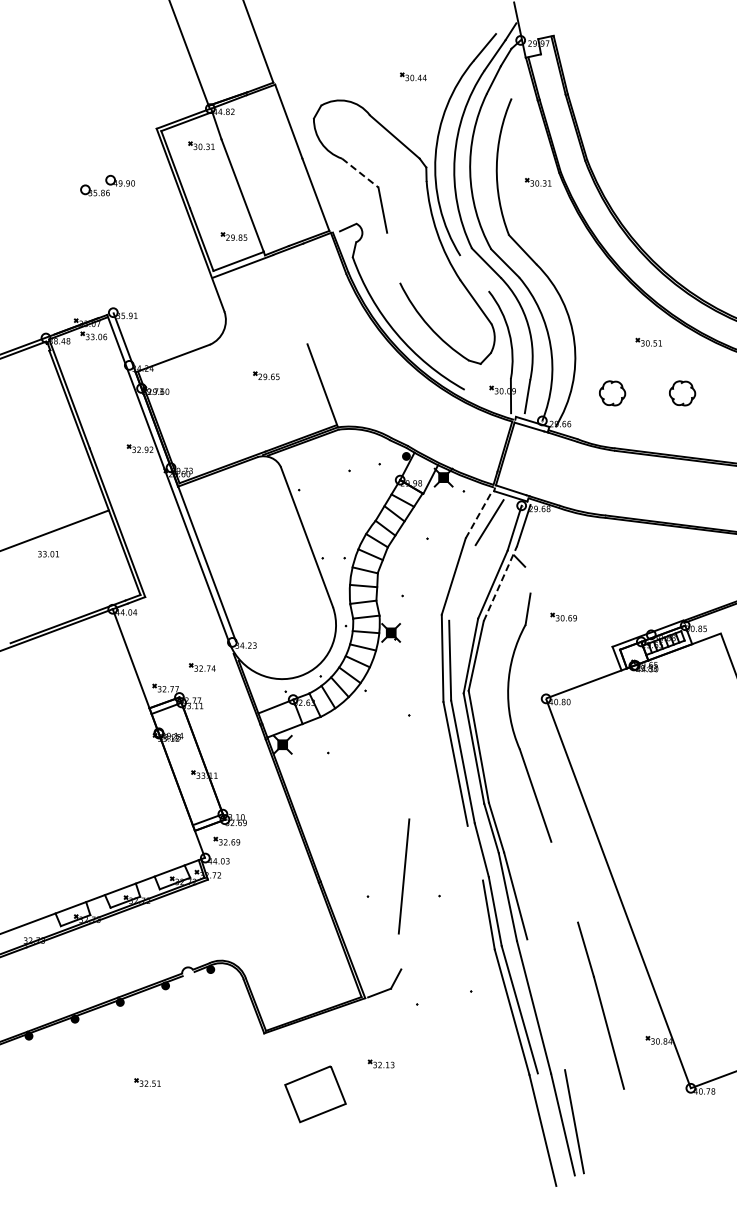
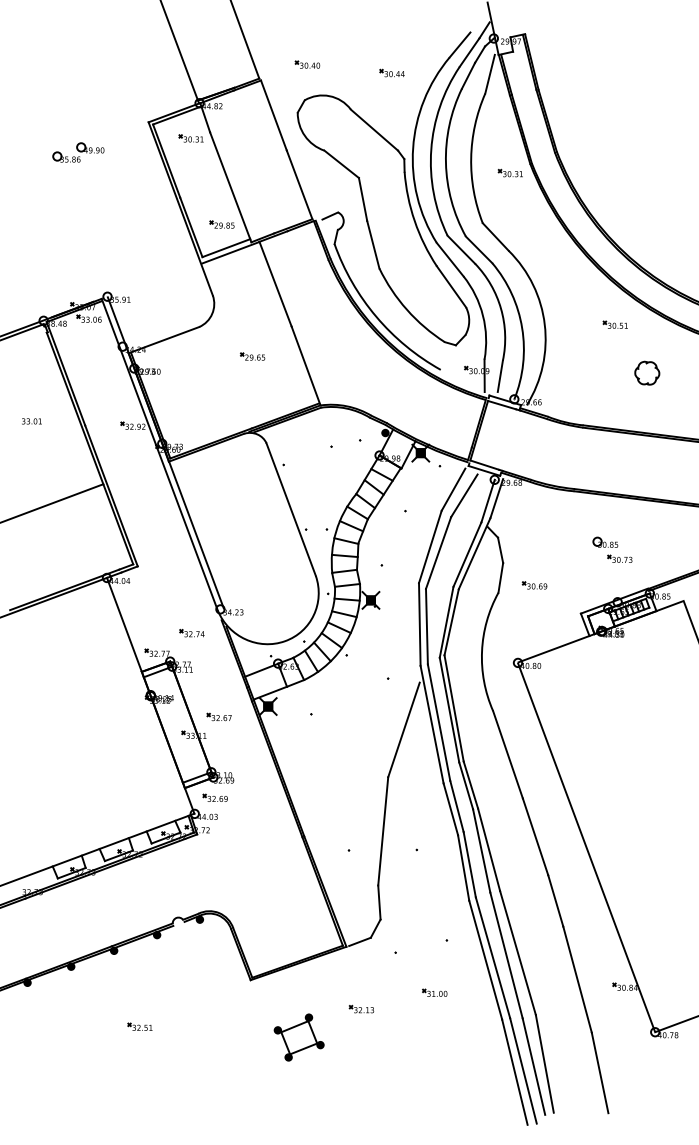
part: (323, 67) -> (306, 64), added
line: (516, 77) -> (489, 73), added
line: (360, 173) -> (341, 164), dashed -> solid
part: (107, 185) -> (78, 152), moved
line: (393, 257) -> (373, 244), added
line: (474, 273) -> (450, 259), added
line: (290, 299) -> (275, 284), added
part: (612, 393) -> (580, 373), removed
line: (478, 516) -> (453, 489), dashed -> solid
text: (48, 554) -> (31, 421), moved
line: (527, 579) -> (500, 549), added
part: (645, 579) -> (612, 549), added
line: (462, 582) -> (438, 552), added
line: (500, 583) -> (474, 553), dashed -> solid
part: (230, 755) -> (218, 716), added
line: (425, 769) -> (403, 729), added
line: (474, 852) -> (450, 808), added
line: (564, 881) -> (535, 836), added
line: (399, 951) -> (378, 902), added
line: (546, 1004) -> (518, 952), added
part: (458, 1046) -> (434, 992), added
part: (315, 1093) -> (299, 1037), size x0.62
line: (551, 1128) -> (523, 1070), added
line: (632, 1130) -> (599, 1072), added

